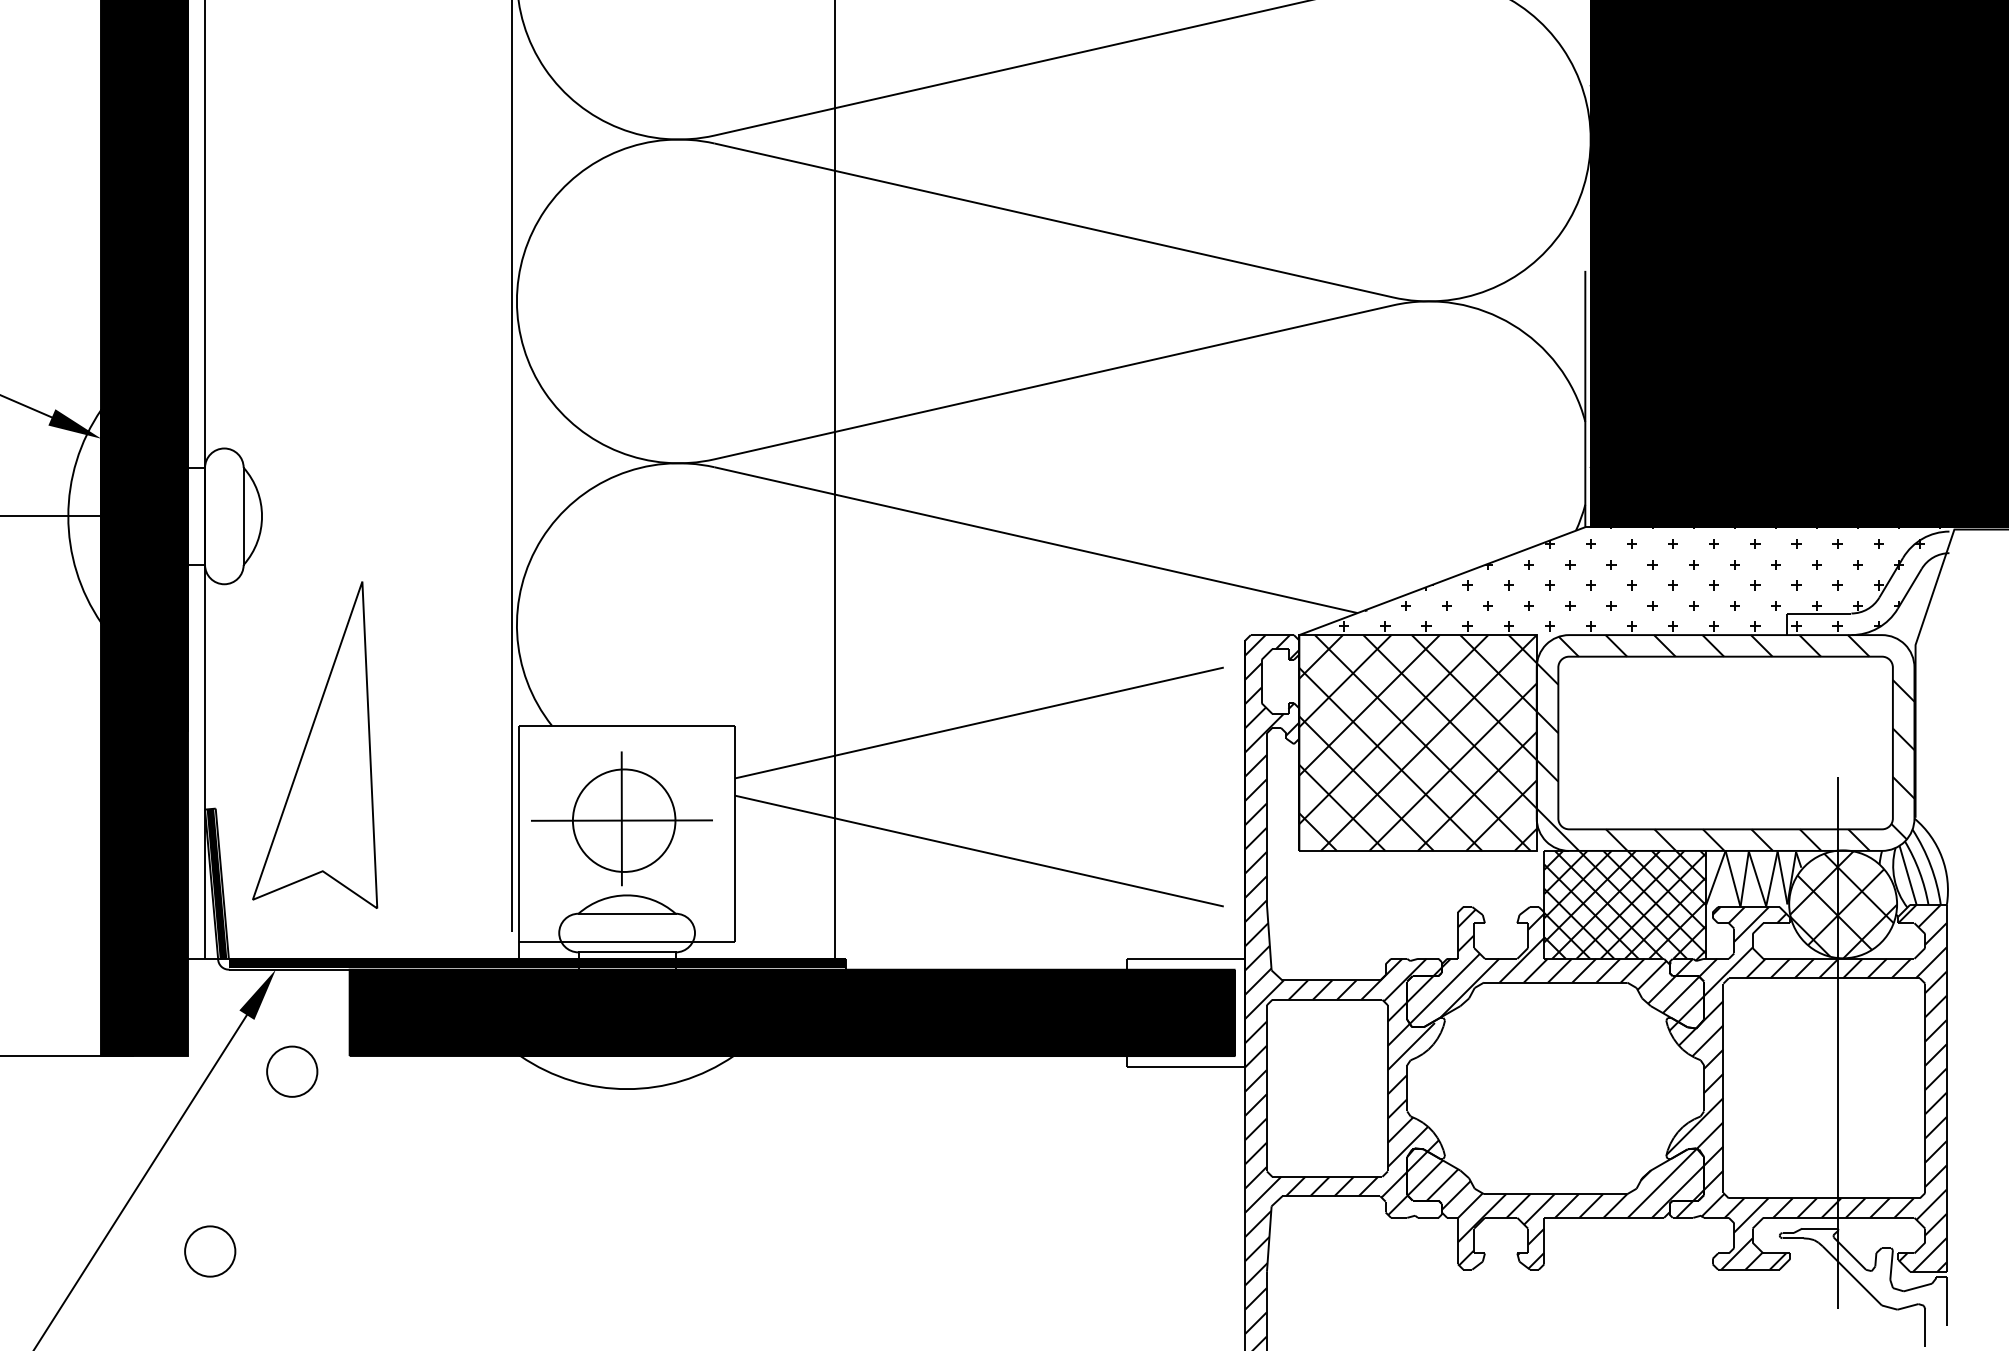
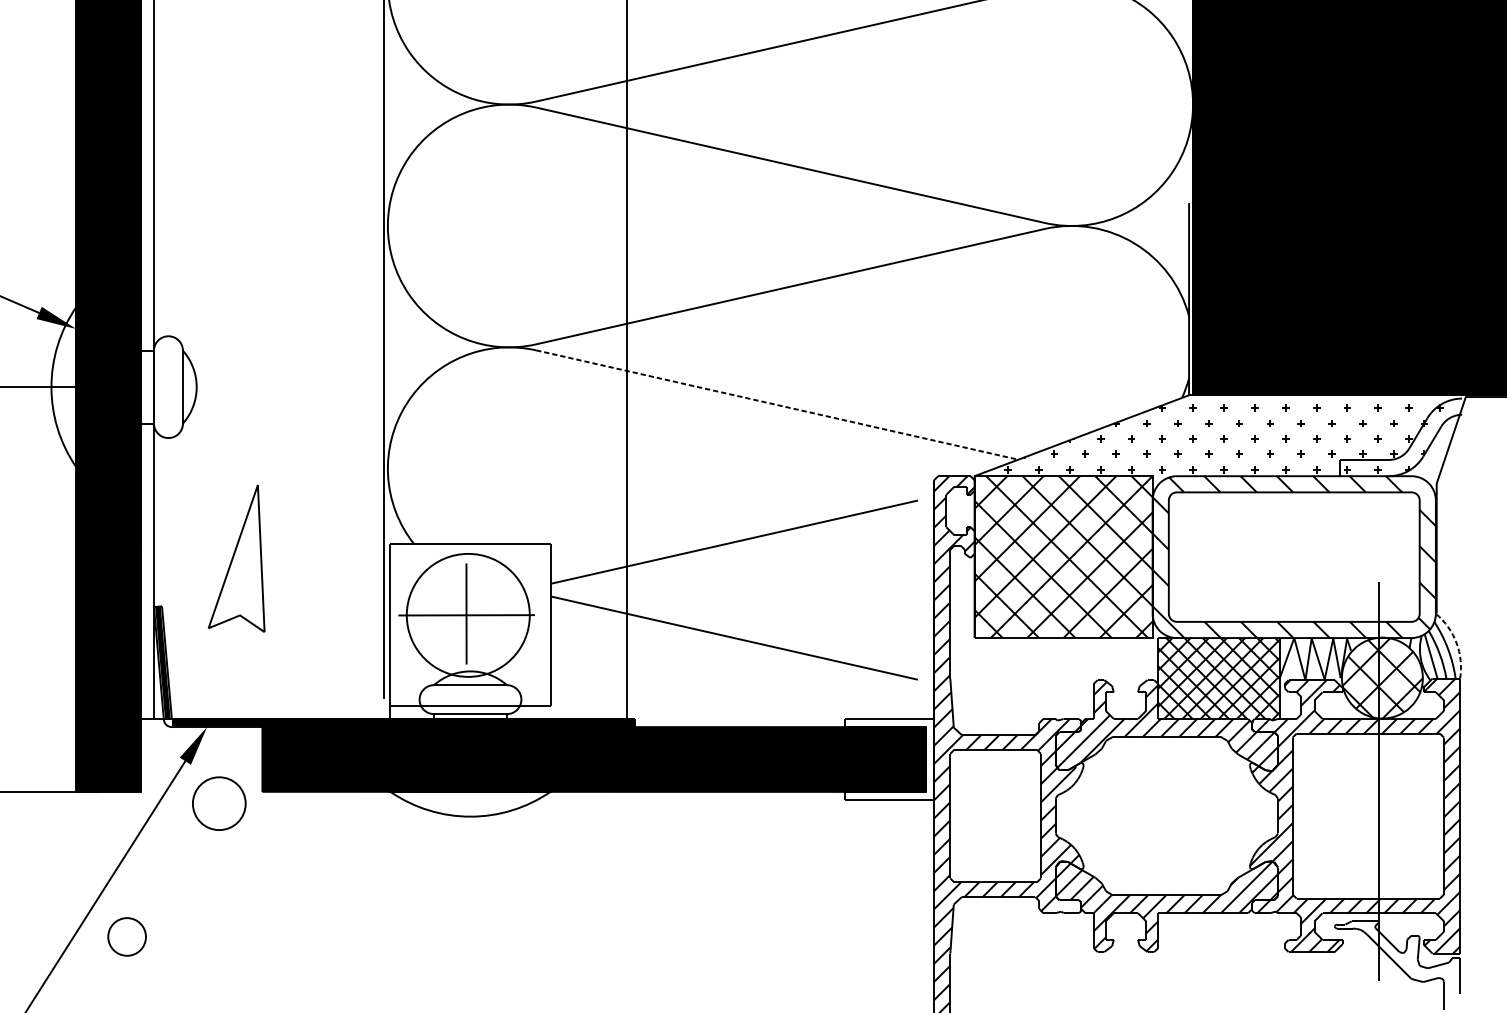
line: (1036, 540) -> (777, 405), solid -> dashed
part: (315, 744) -> (236, 558), size x0.6
circle: (623, 820) -> (467, 615), size x1.6
line: (1942, 857) -> (1456, 642), solid -> dashed
circle: (292, 1071) -> (219, 803), size x1.4
circle: (210, 1251) -> (127, 936), moved

